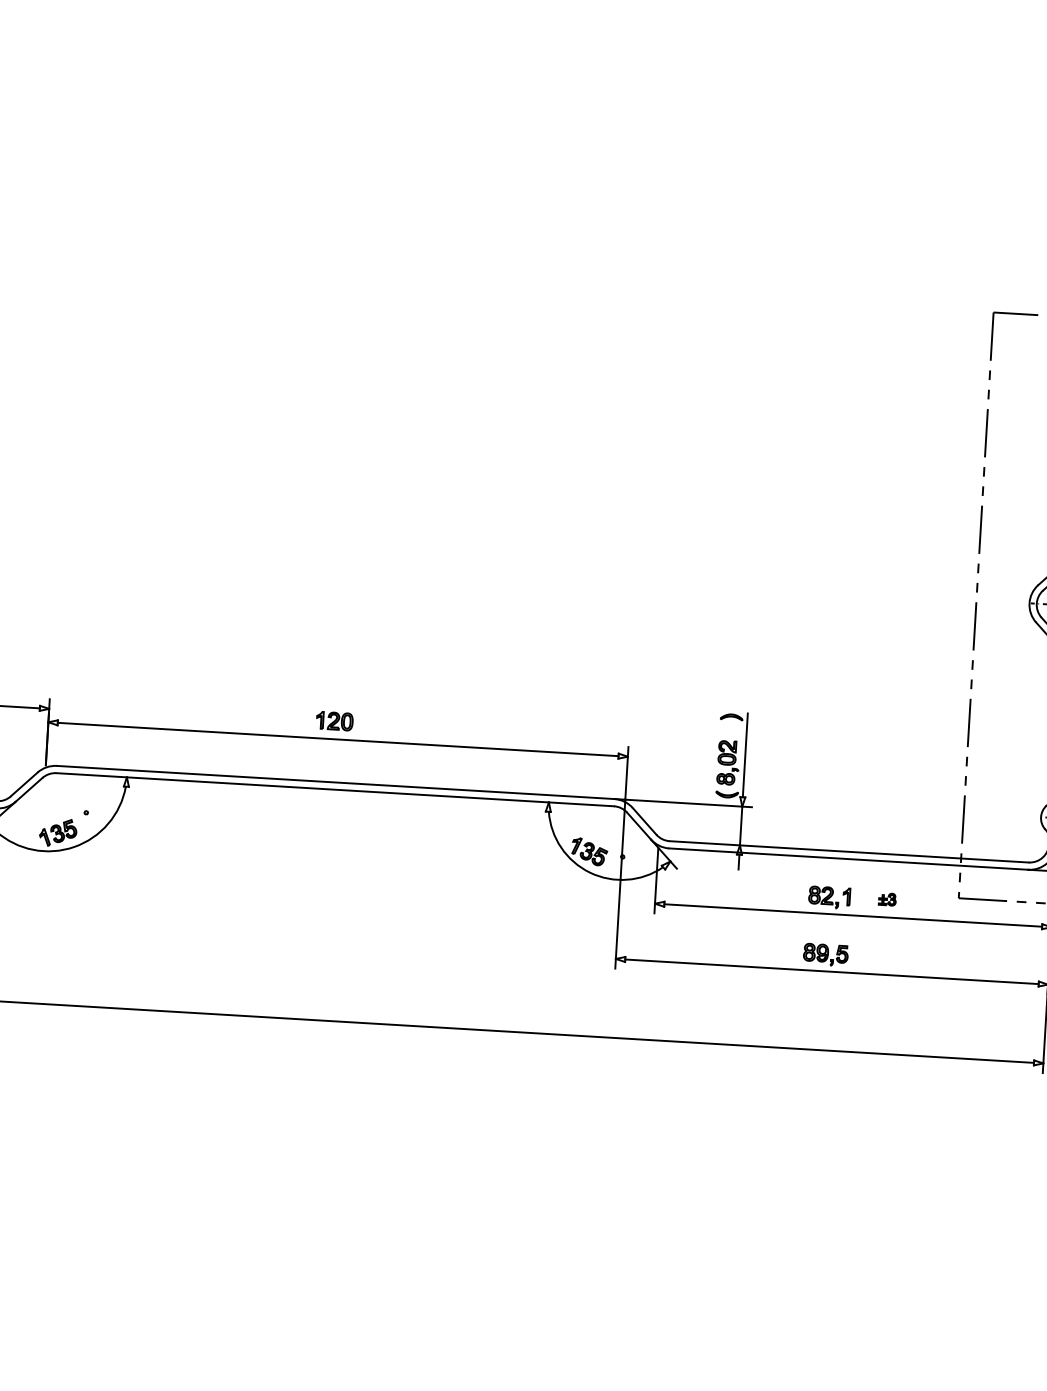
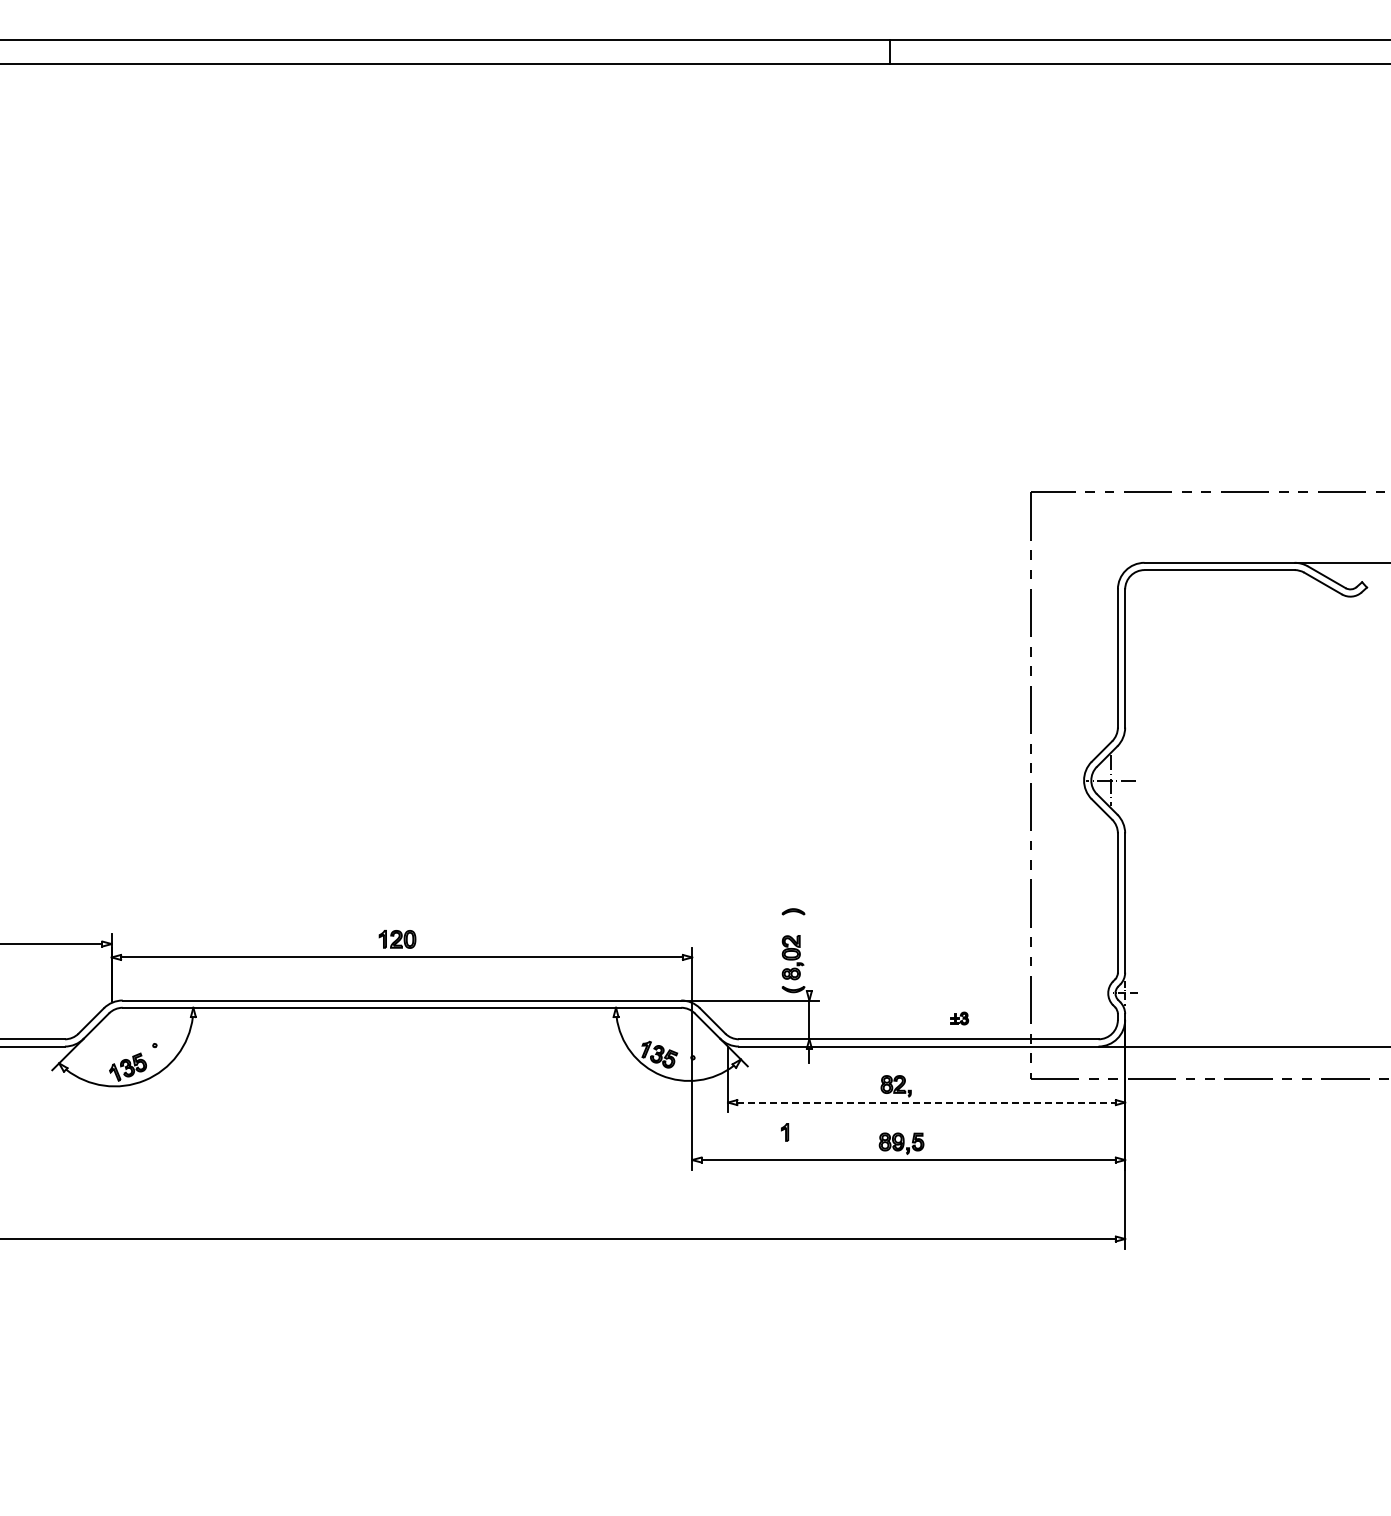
line: (745, 755) -> (809, 949), removed
part: (847, 897) -> (785, 1132), moved
part: (887, 899) -> (959, 1018), moved
line: (854, 915) -> (927, 1102), solid -> dashed

